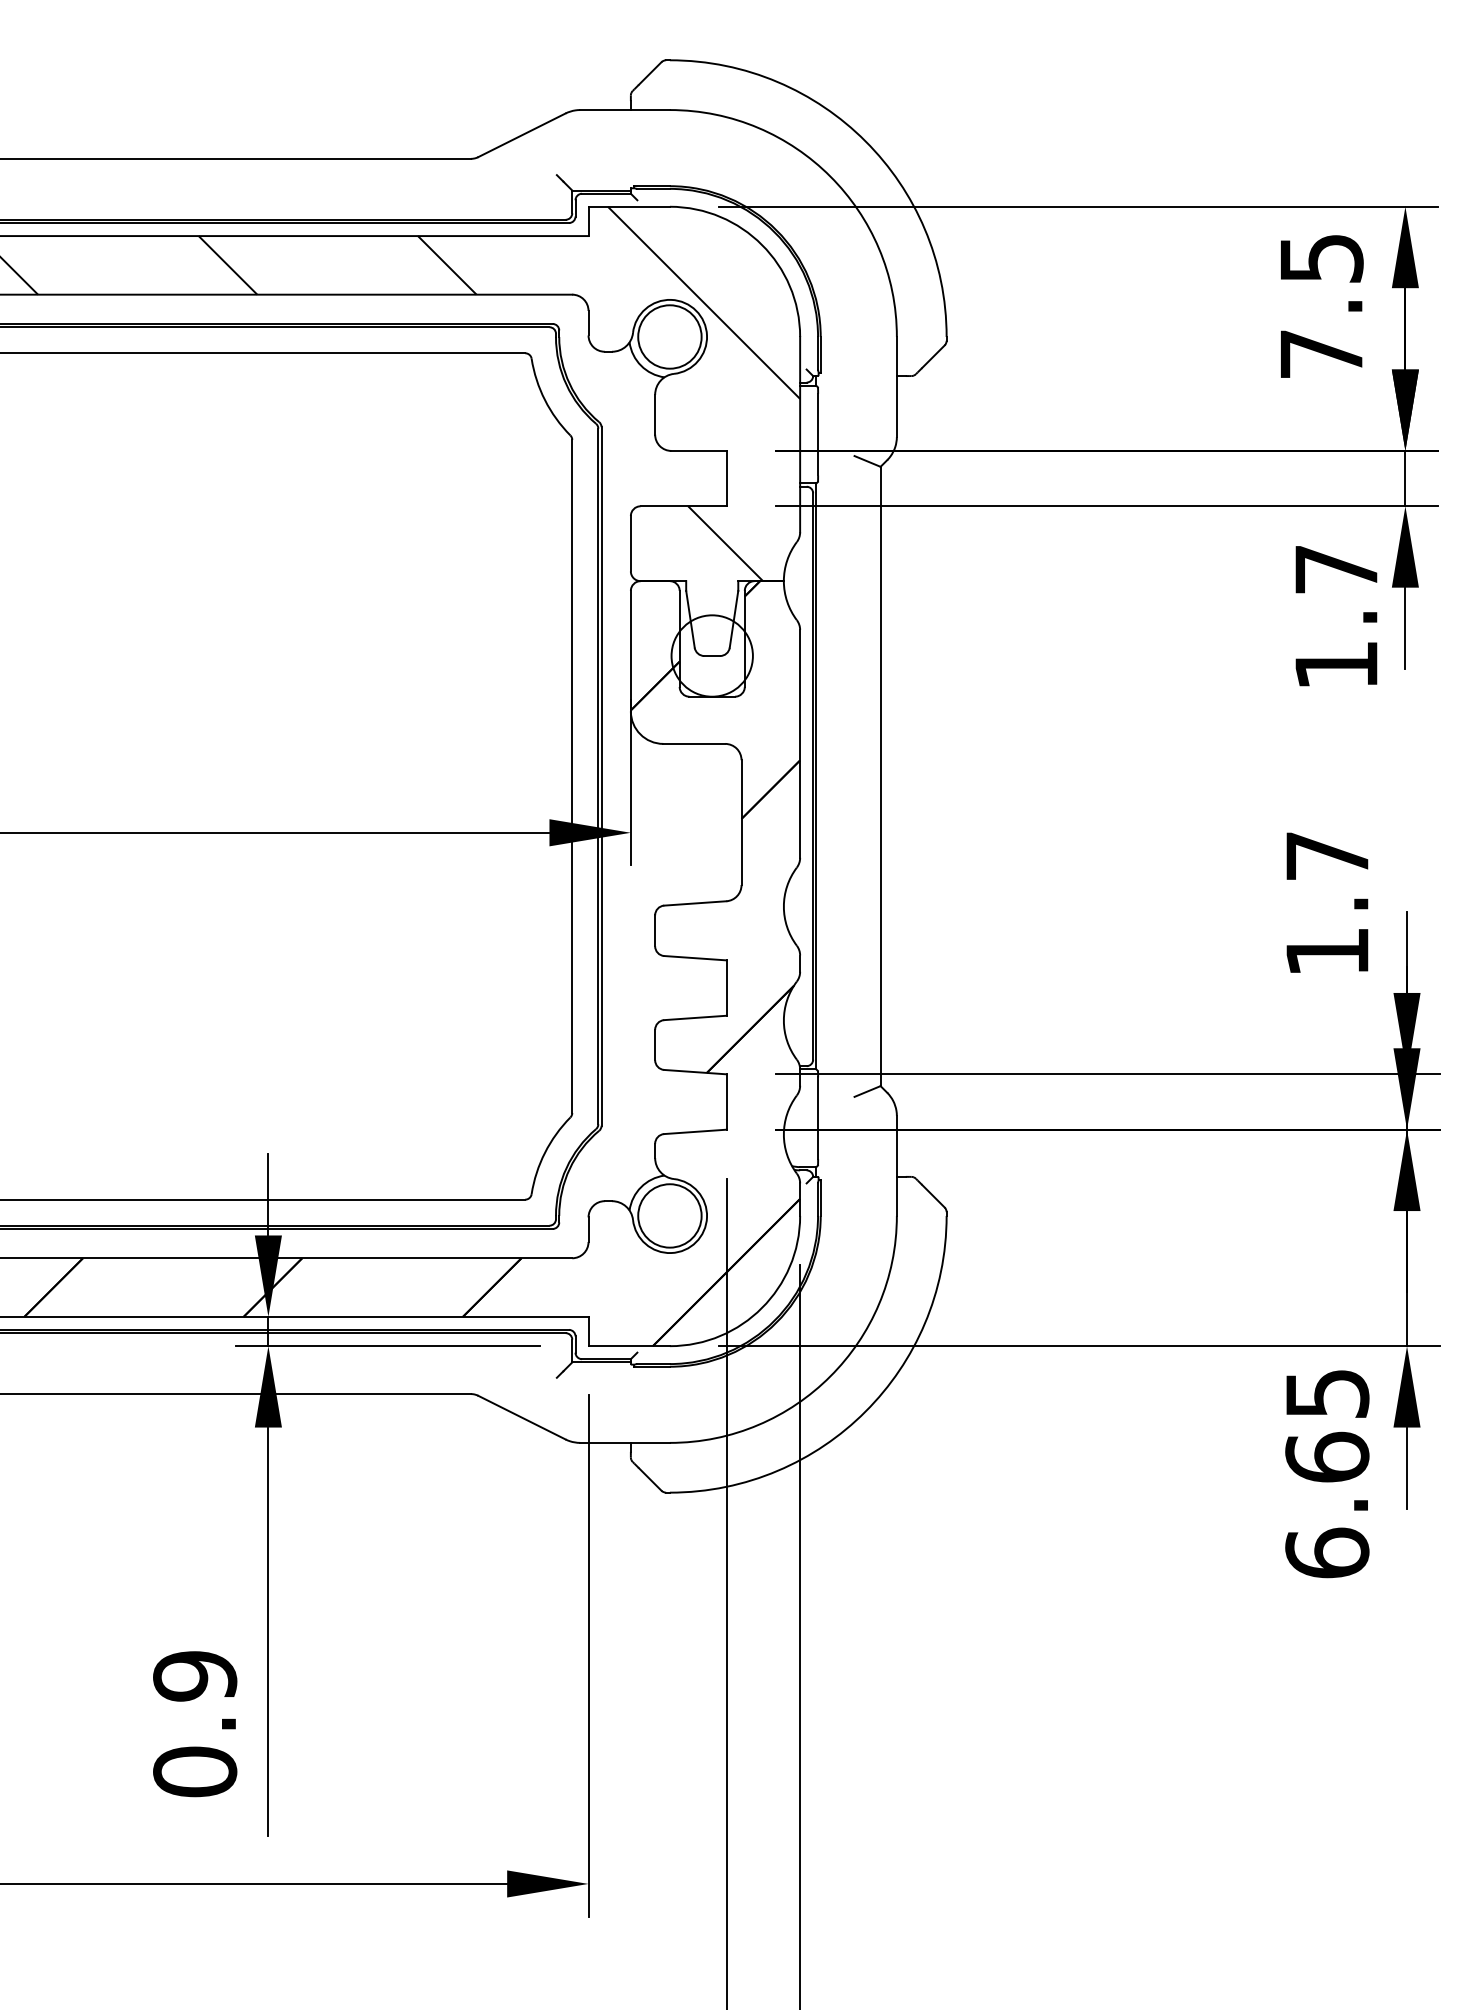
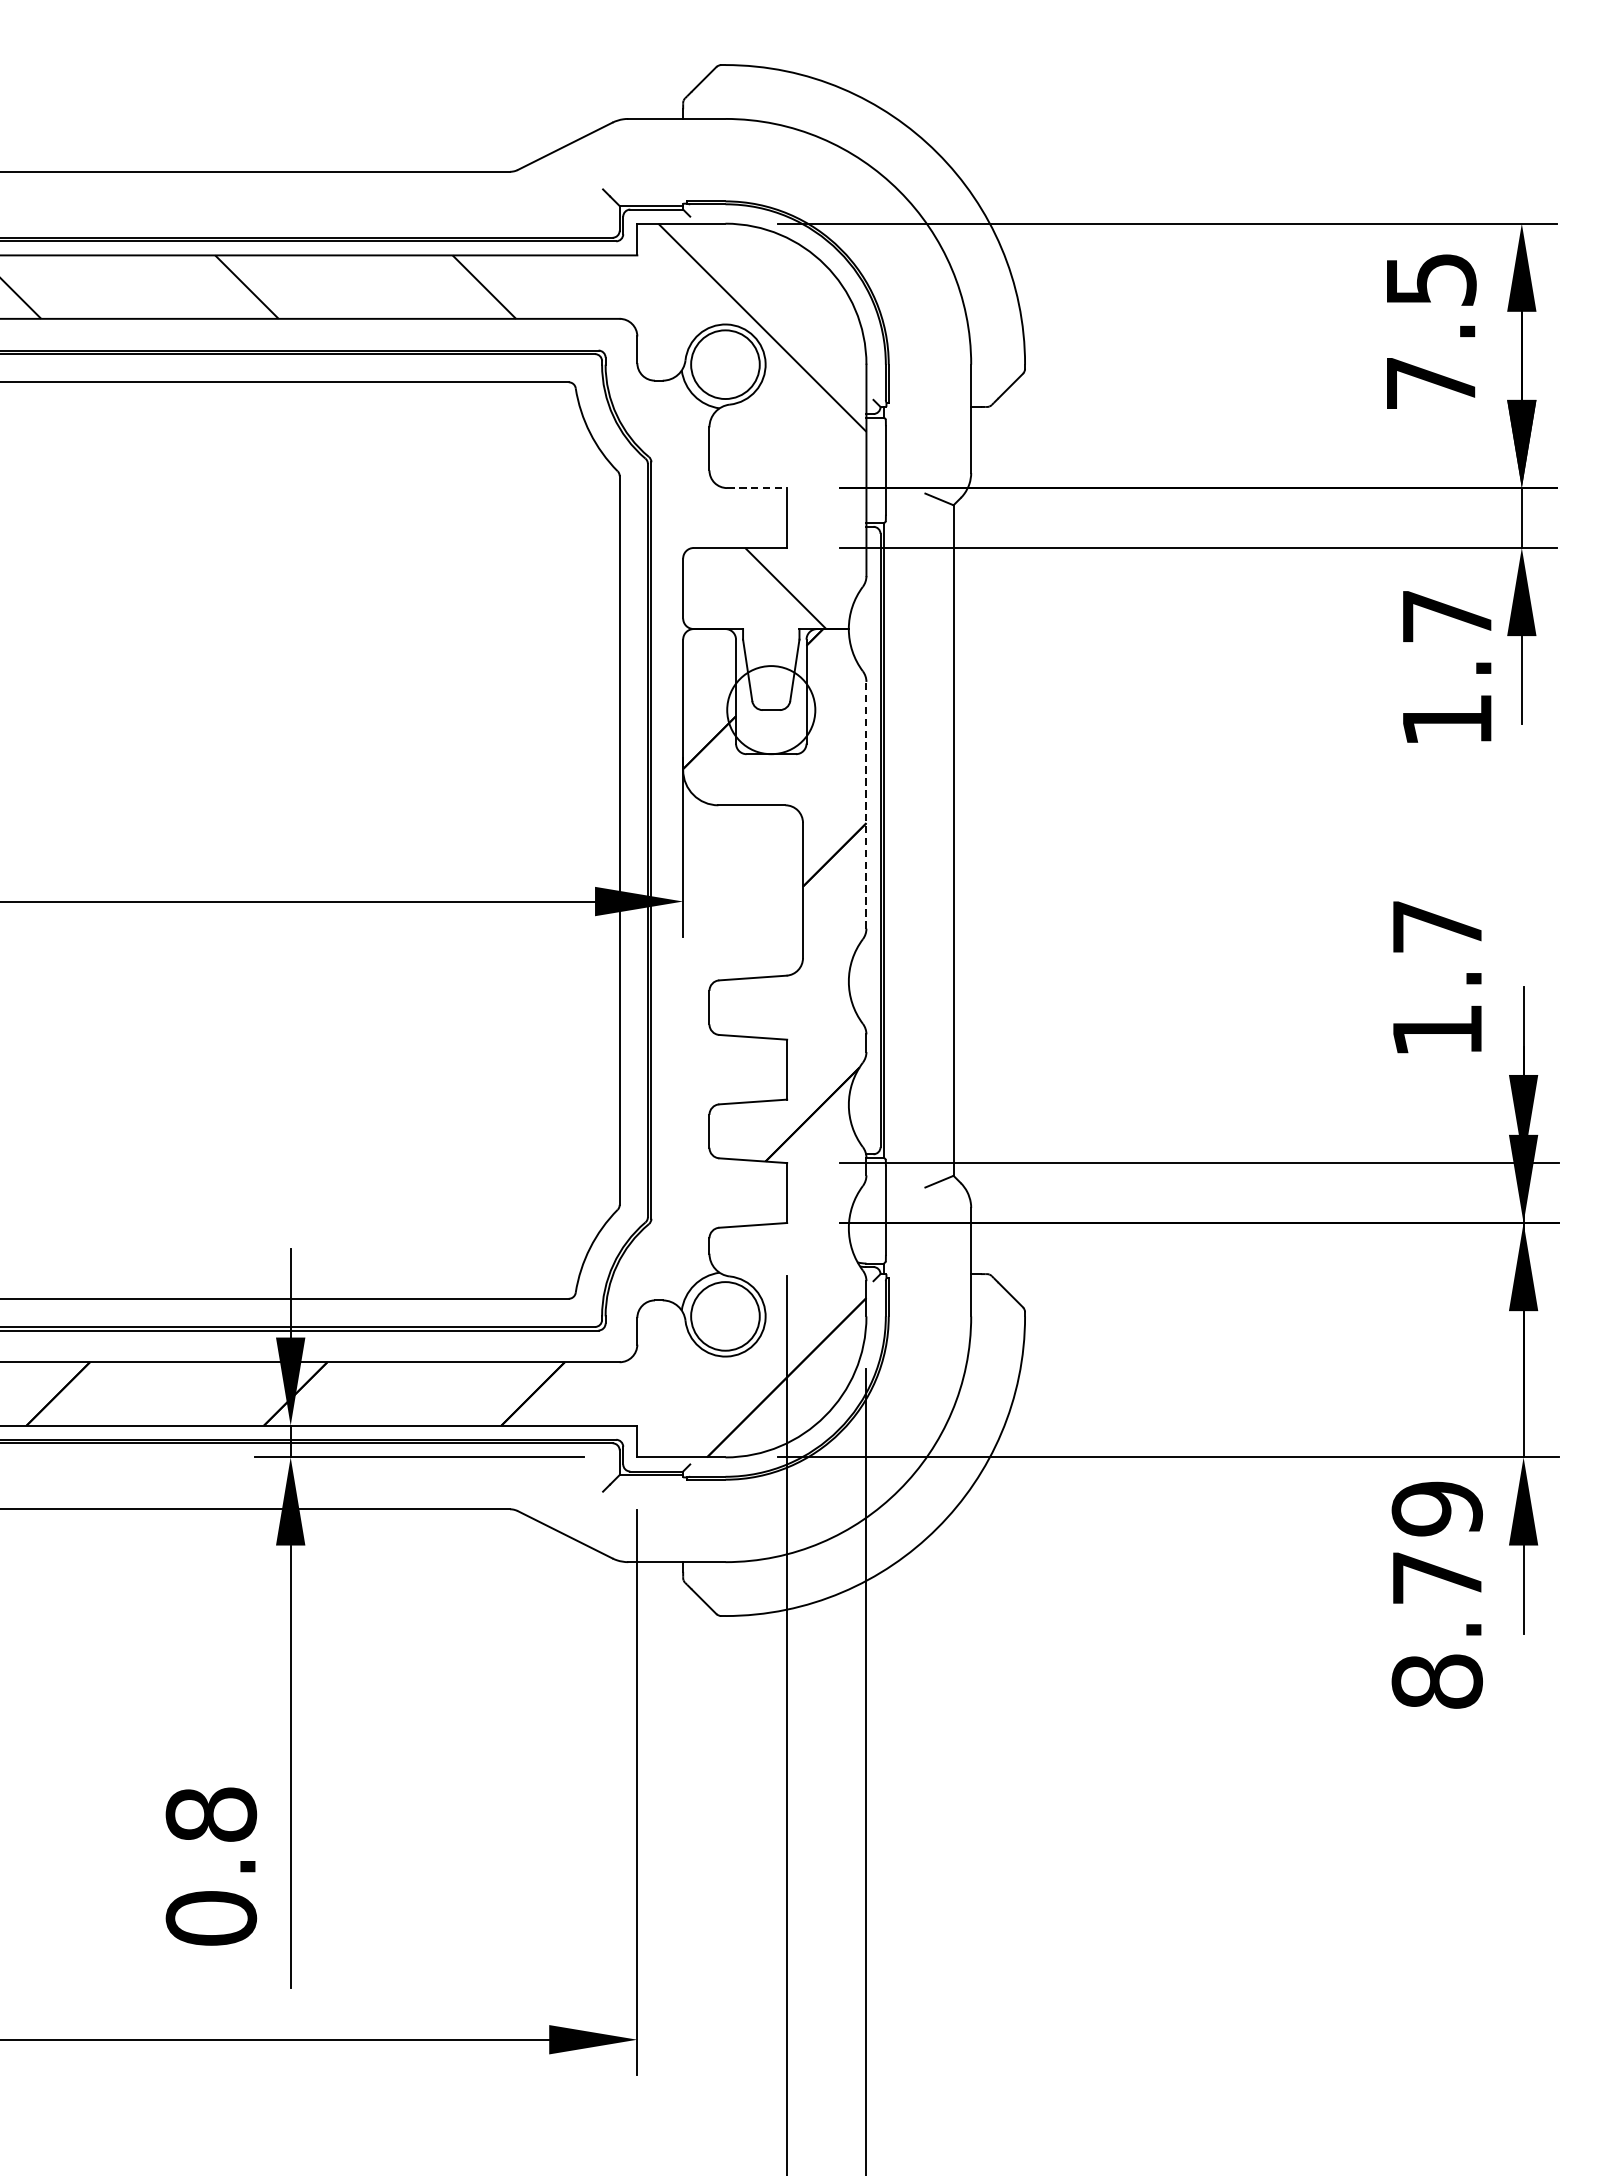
line: (699, 450) -> (757, 487), solid -> dashed
line: (800, 743) -> (866, 804), solid -> dashed
text: (1327, 1473) -> (1437, 1595), 6.65 -> 8.79
text: (195, 1676) -> (211, 1815), 0.9 -> 0.8

